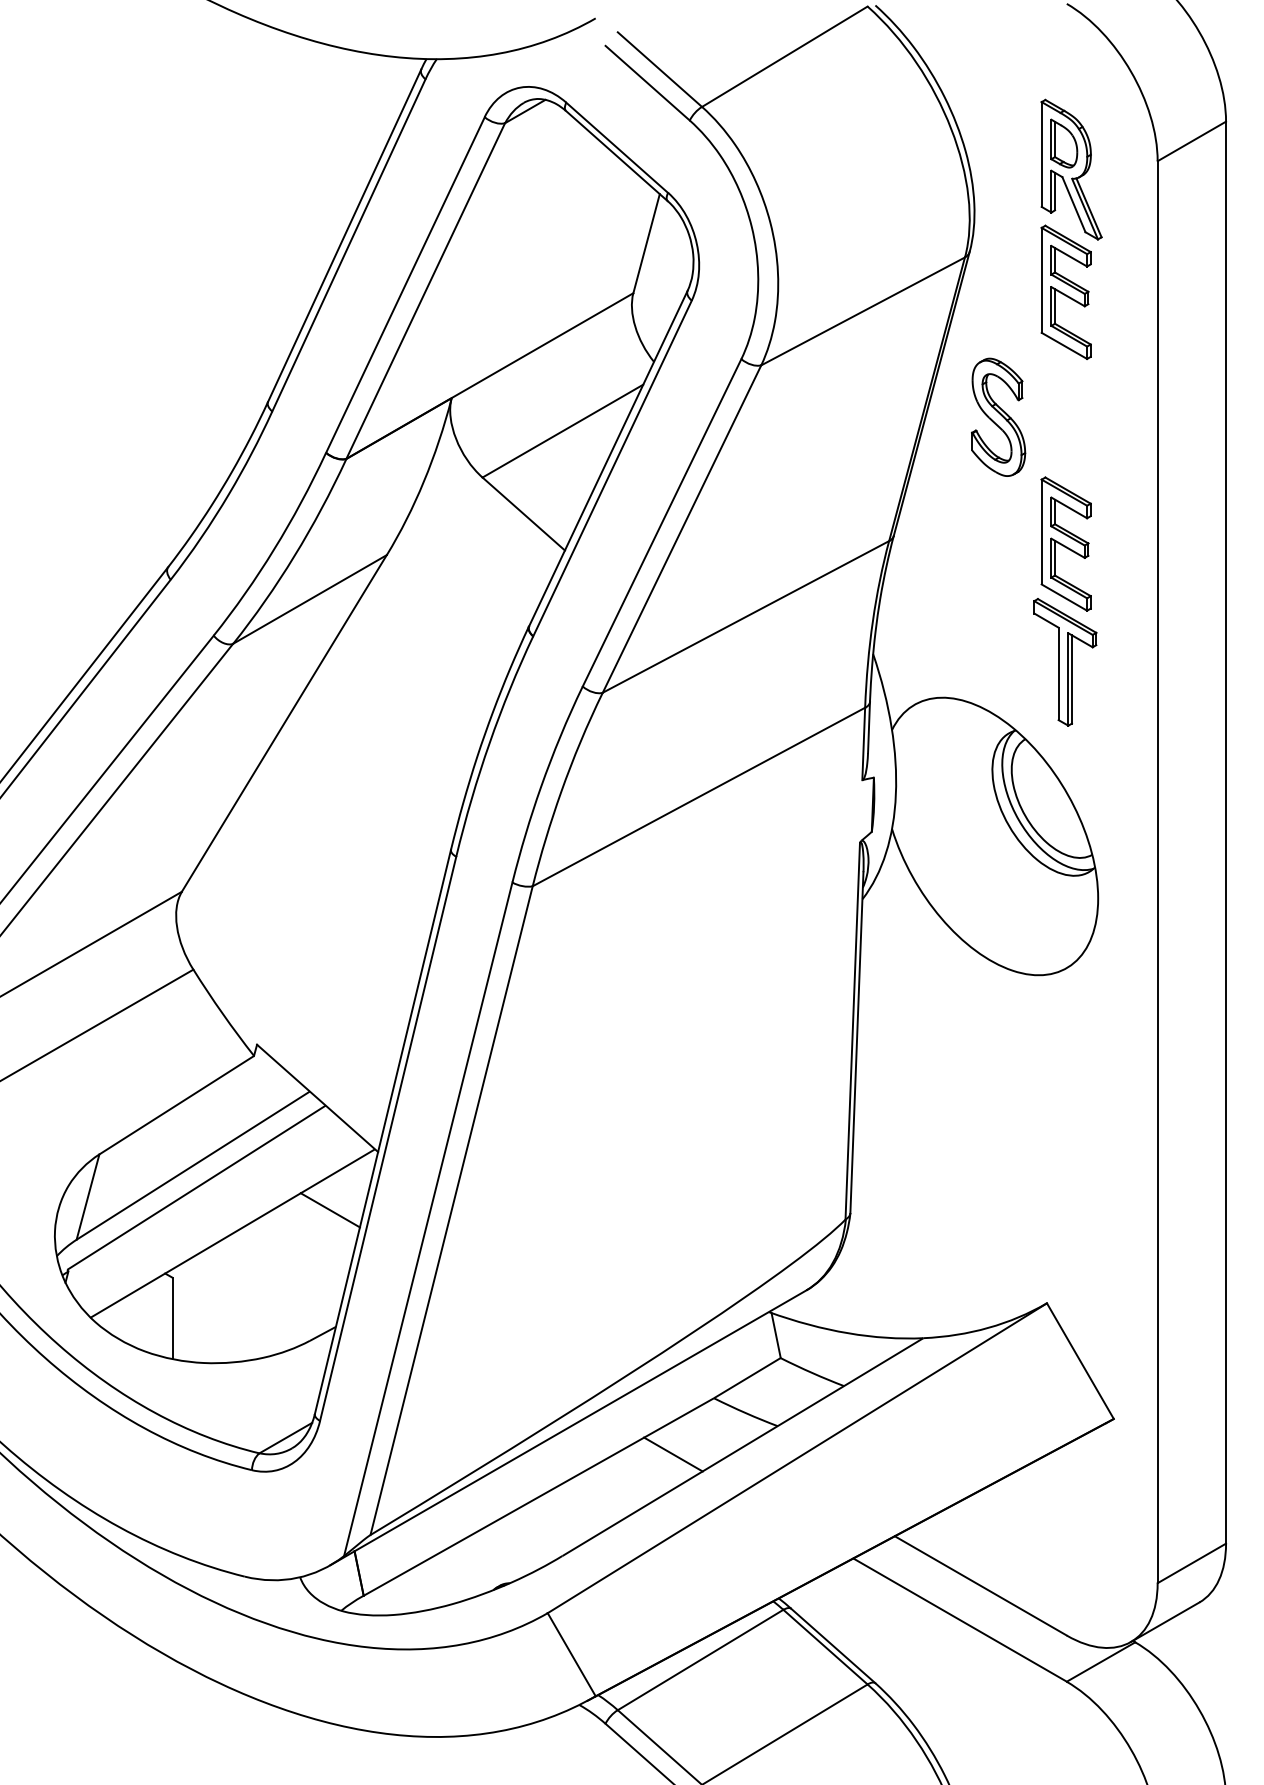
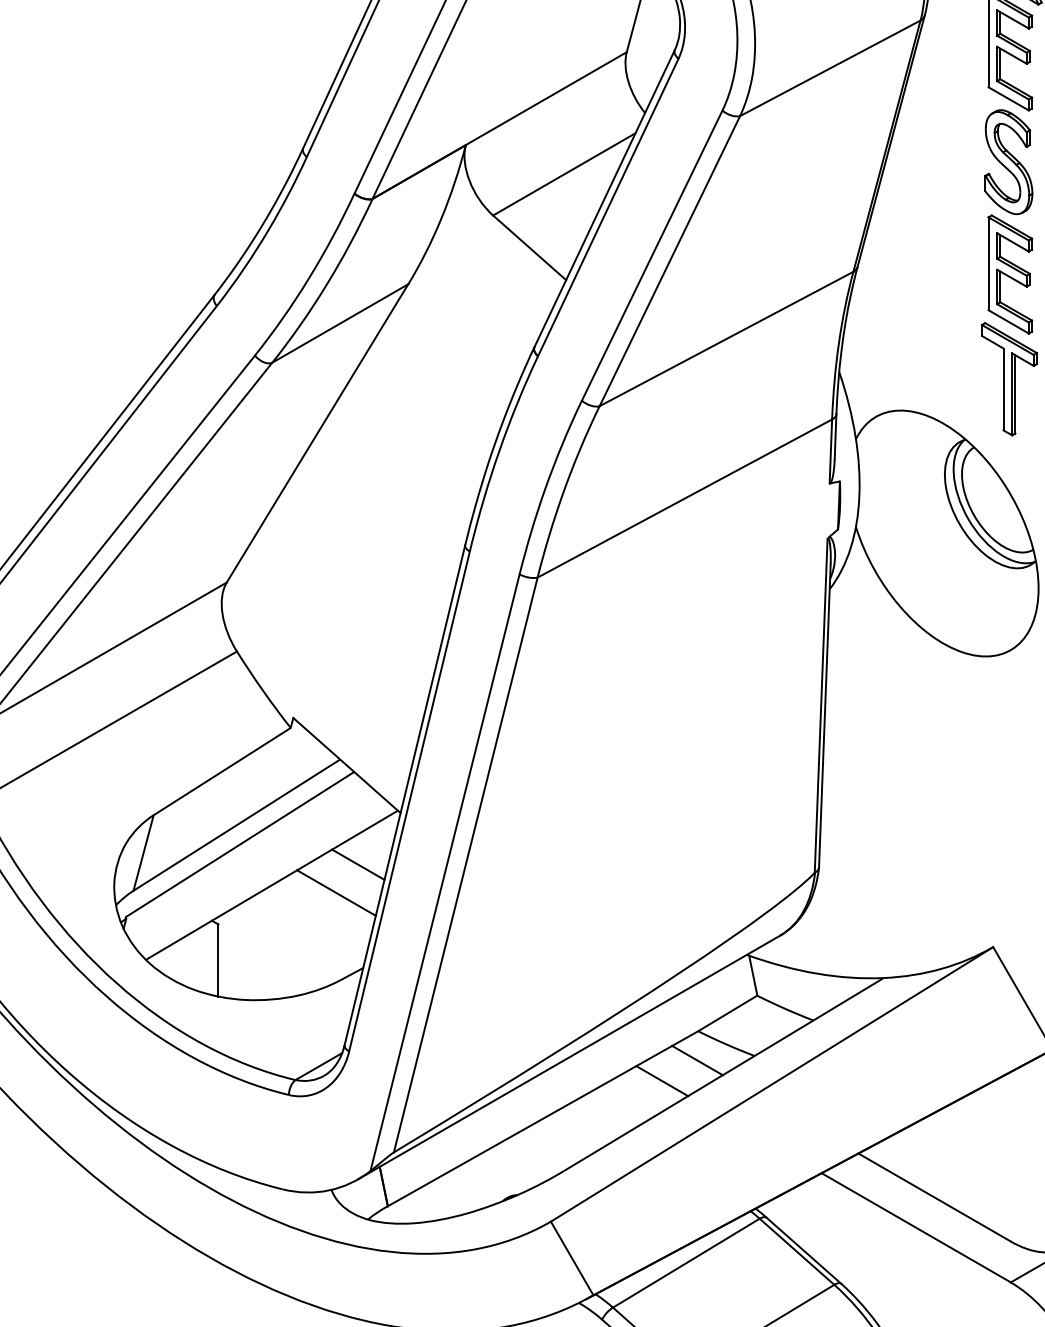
part: (998, 416) -> (1008, 161), moved
line: (305, 1241) -> (336, 892), added
line: (712, 1430) -> (696, 1059), added

